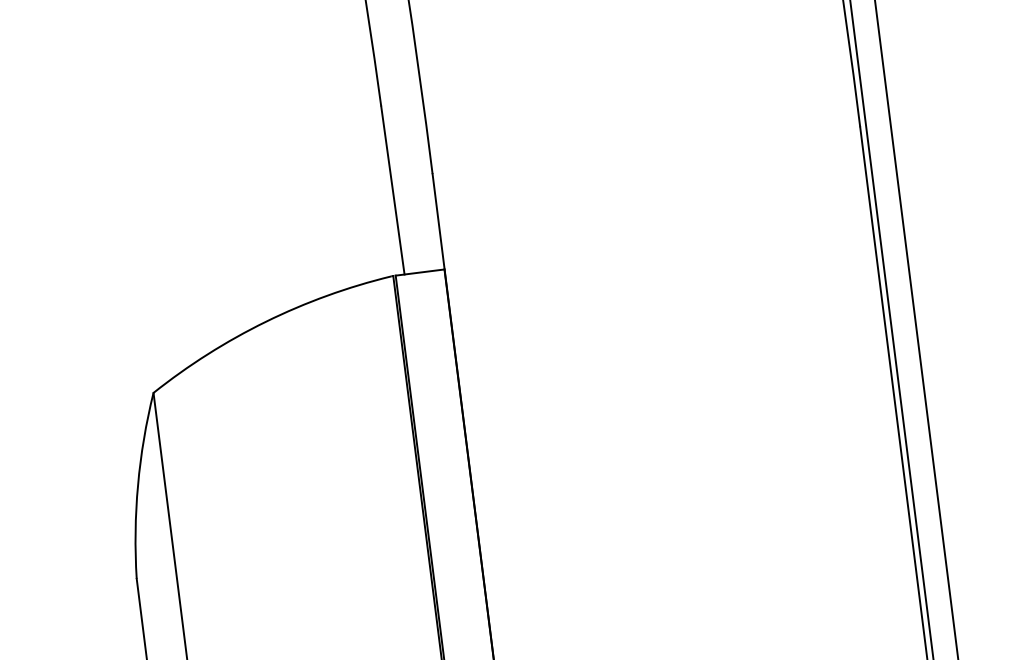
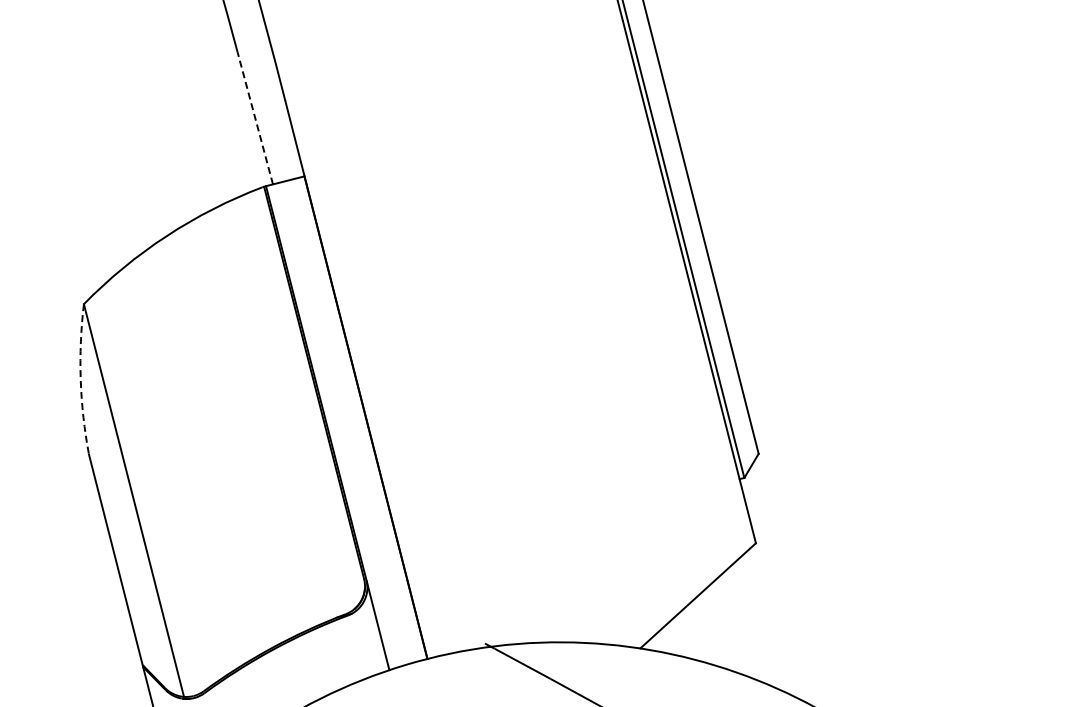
line: (393, 189) -> (255, 117), solid -> dashed
arc: (137, 485) -> (80, 379), solid -> dashed

